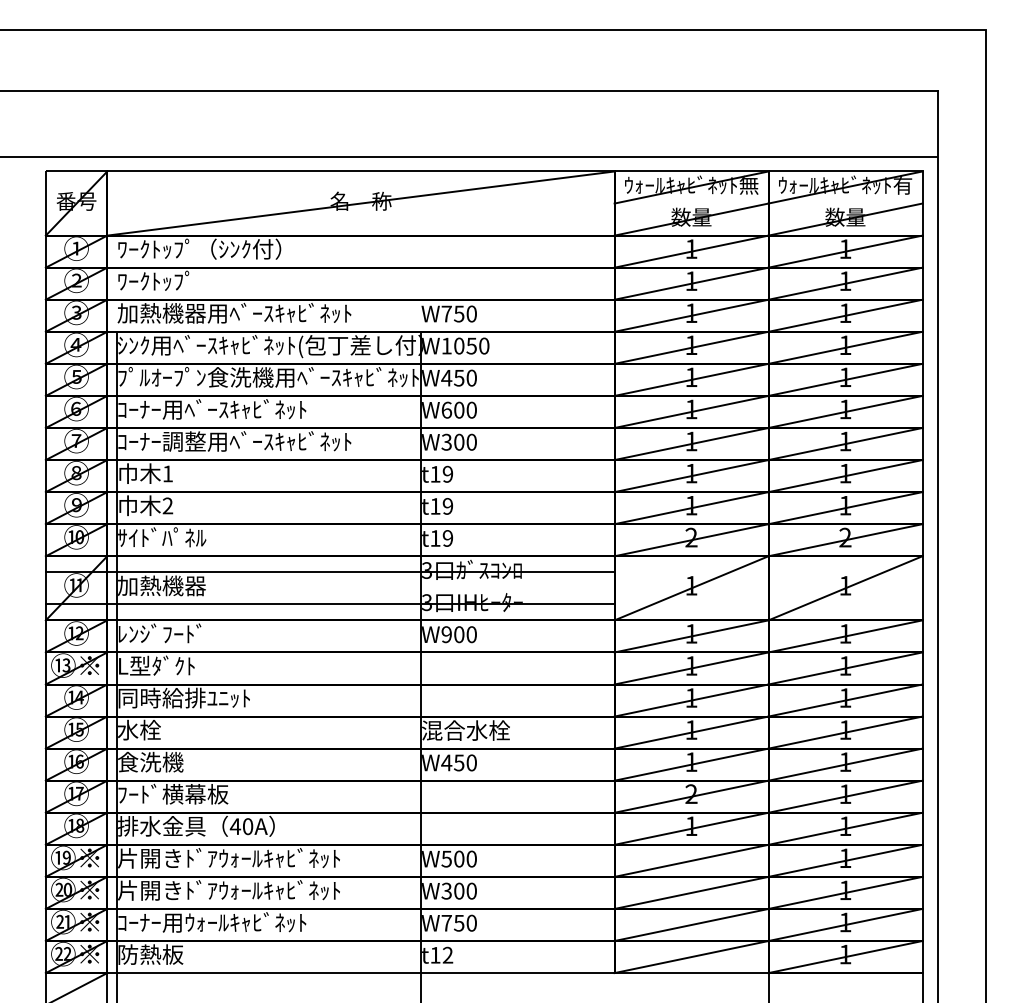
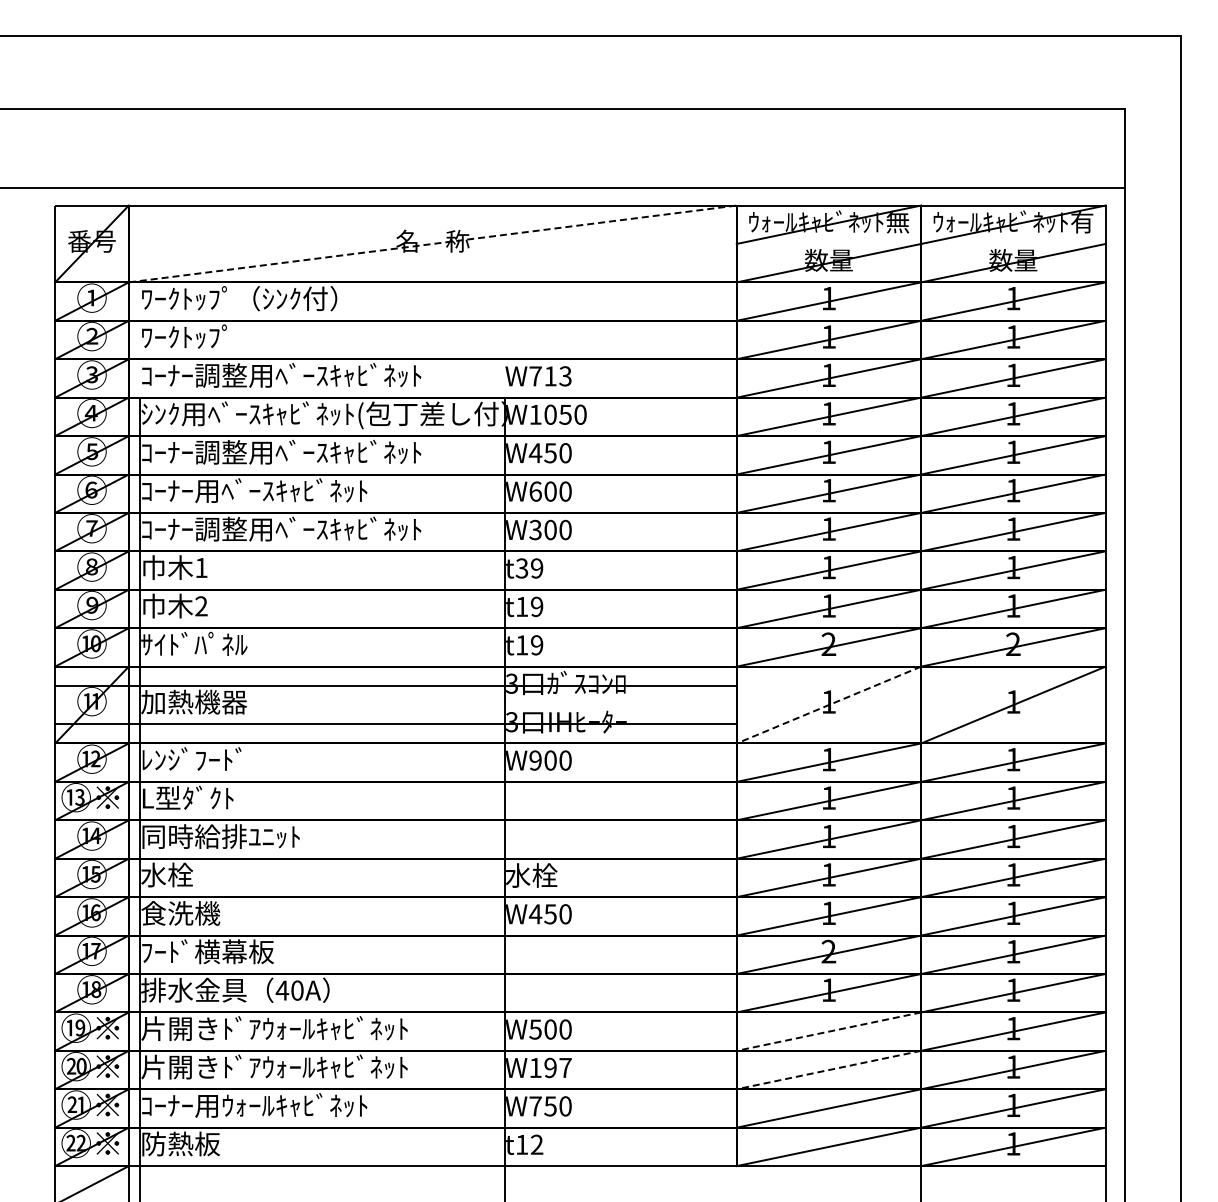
line: (361, 203) -> (433, 243), solid -> dashed
text: (162, 313) -> (194, 375), 加熱機器用ﾍﾞｰｽｷｬﾋﾞﾈｯﾄ -> ｺｰﾅｰ調整用ﾍﾞｰｽｷｬﾋﾞﾈｯﾄ
text: (465, 314) -> (557, 376), W750 -> W713
text: (268, 376) -> (322, 451), ﾌﾟﾙｵｰﾌﾟﾝ食洗機用ﾍﾞｰｽｷｬﾋﾞﾈｯﾄ -> ｺｰﾅｰ調整用ﾍﾞｰｽｷｬﾋﾞﾈｯﾄ
text: (434, 474) -> (521, 568), t19 -> t39
line: (691, 588) -> (828, 705), solid -> dashed
text: (465, 730) -> (558, 875), 混合水栓 -> 水栓
line: (691, 860) -> (828, 1031), solid -> dashed
text: (459, 890) -> (550, 1067), W300 -> W197
line: (691, 893) -> (828, 1070), solid -> dashed

